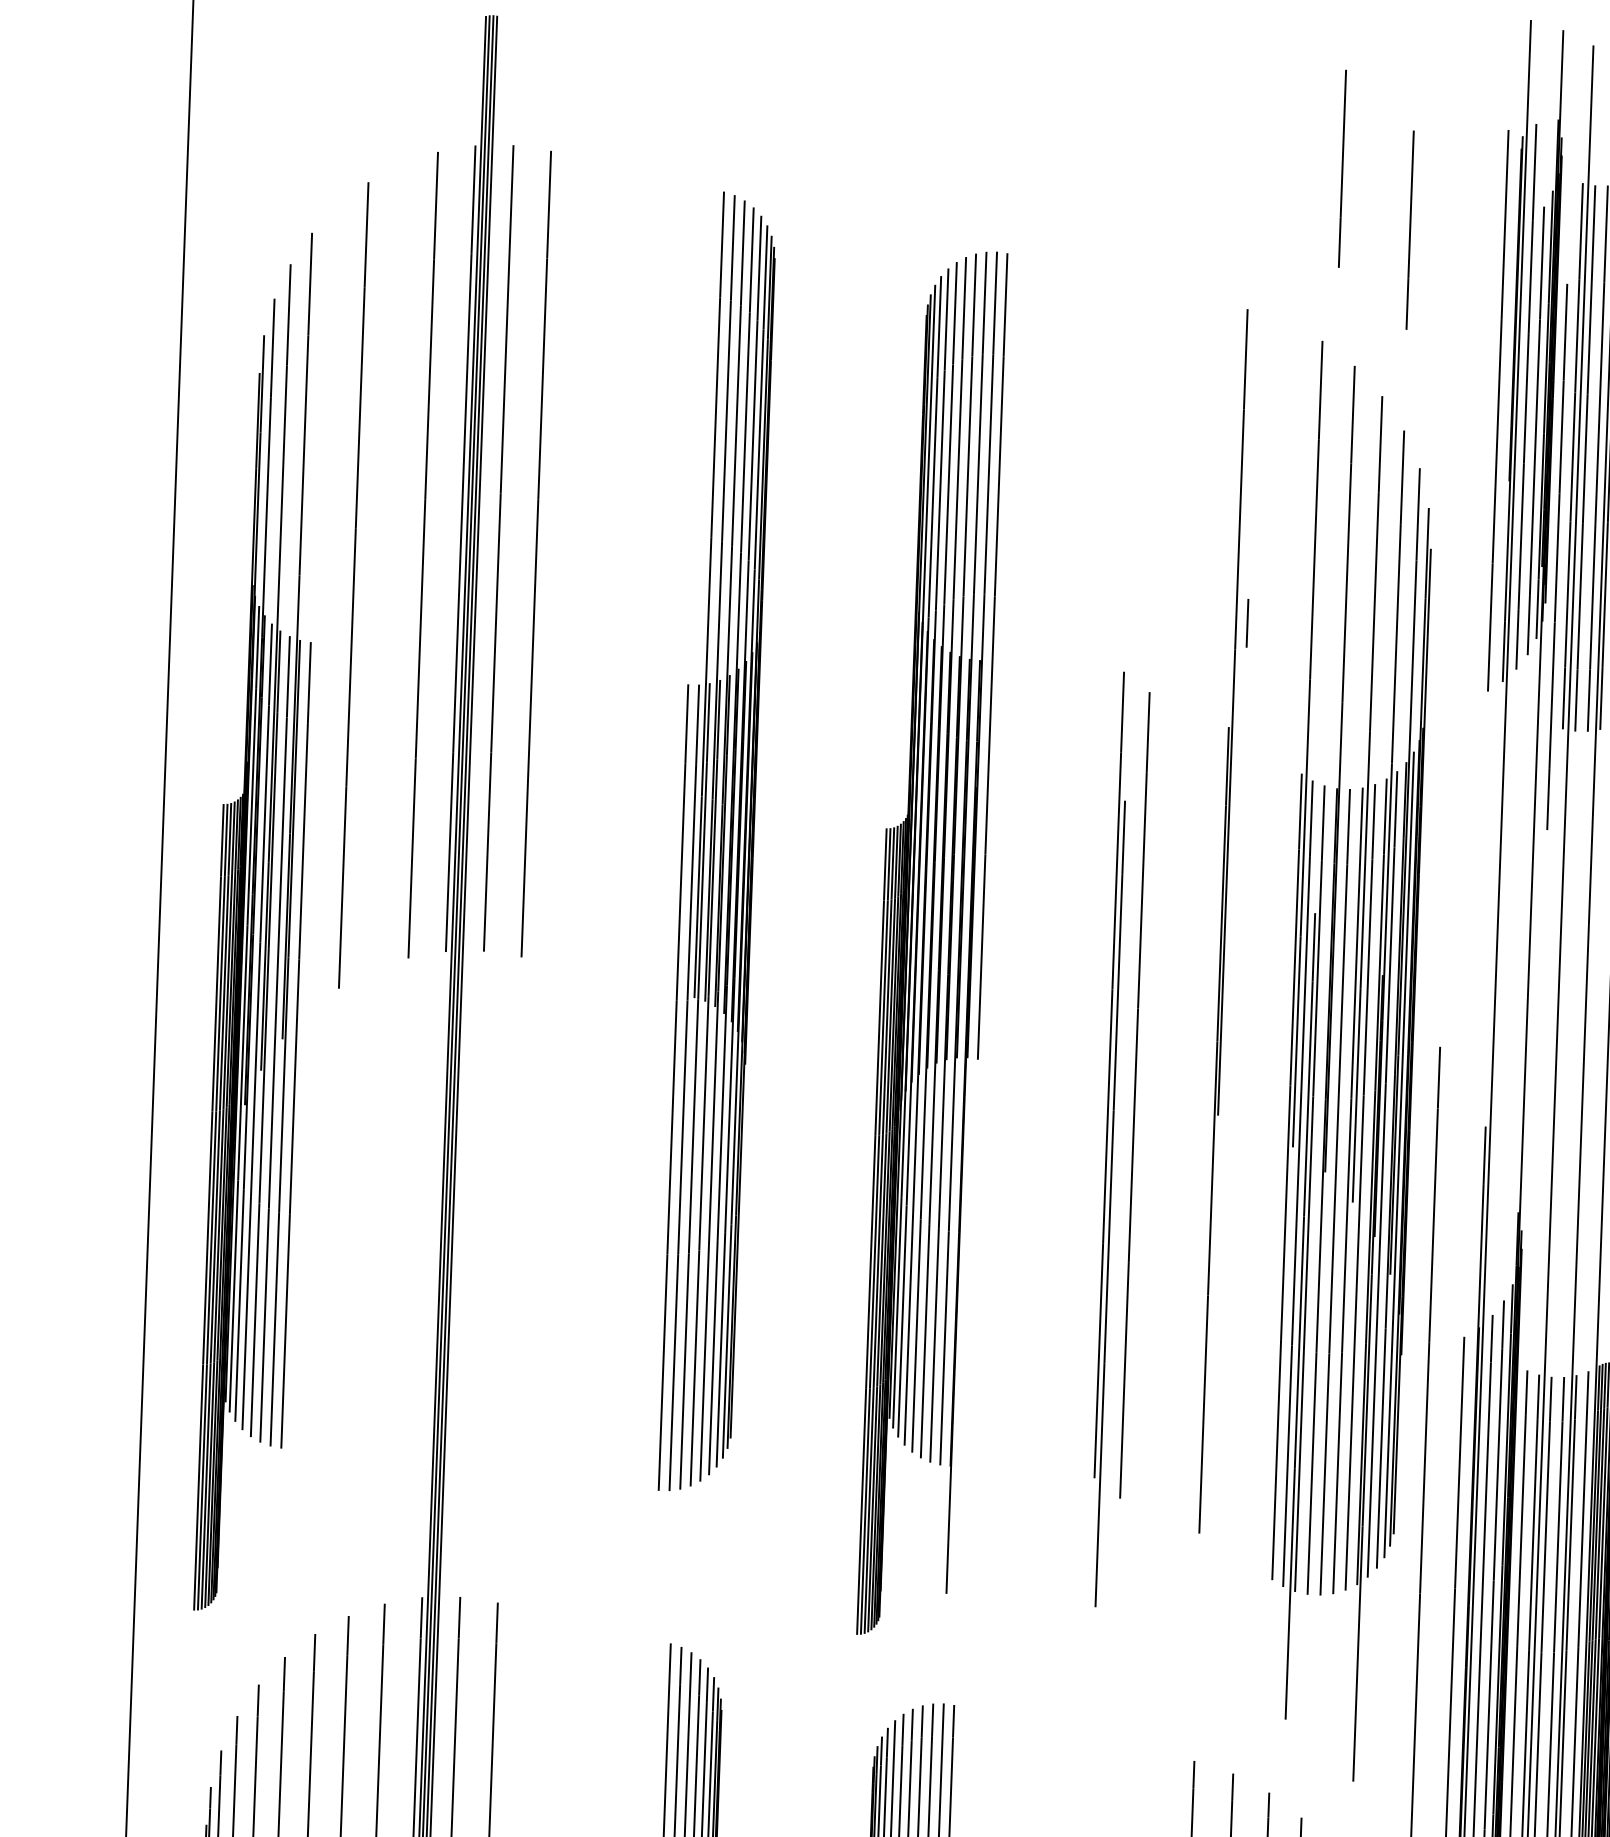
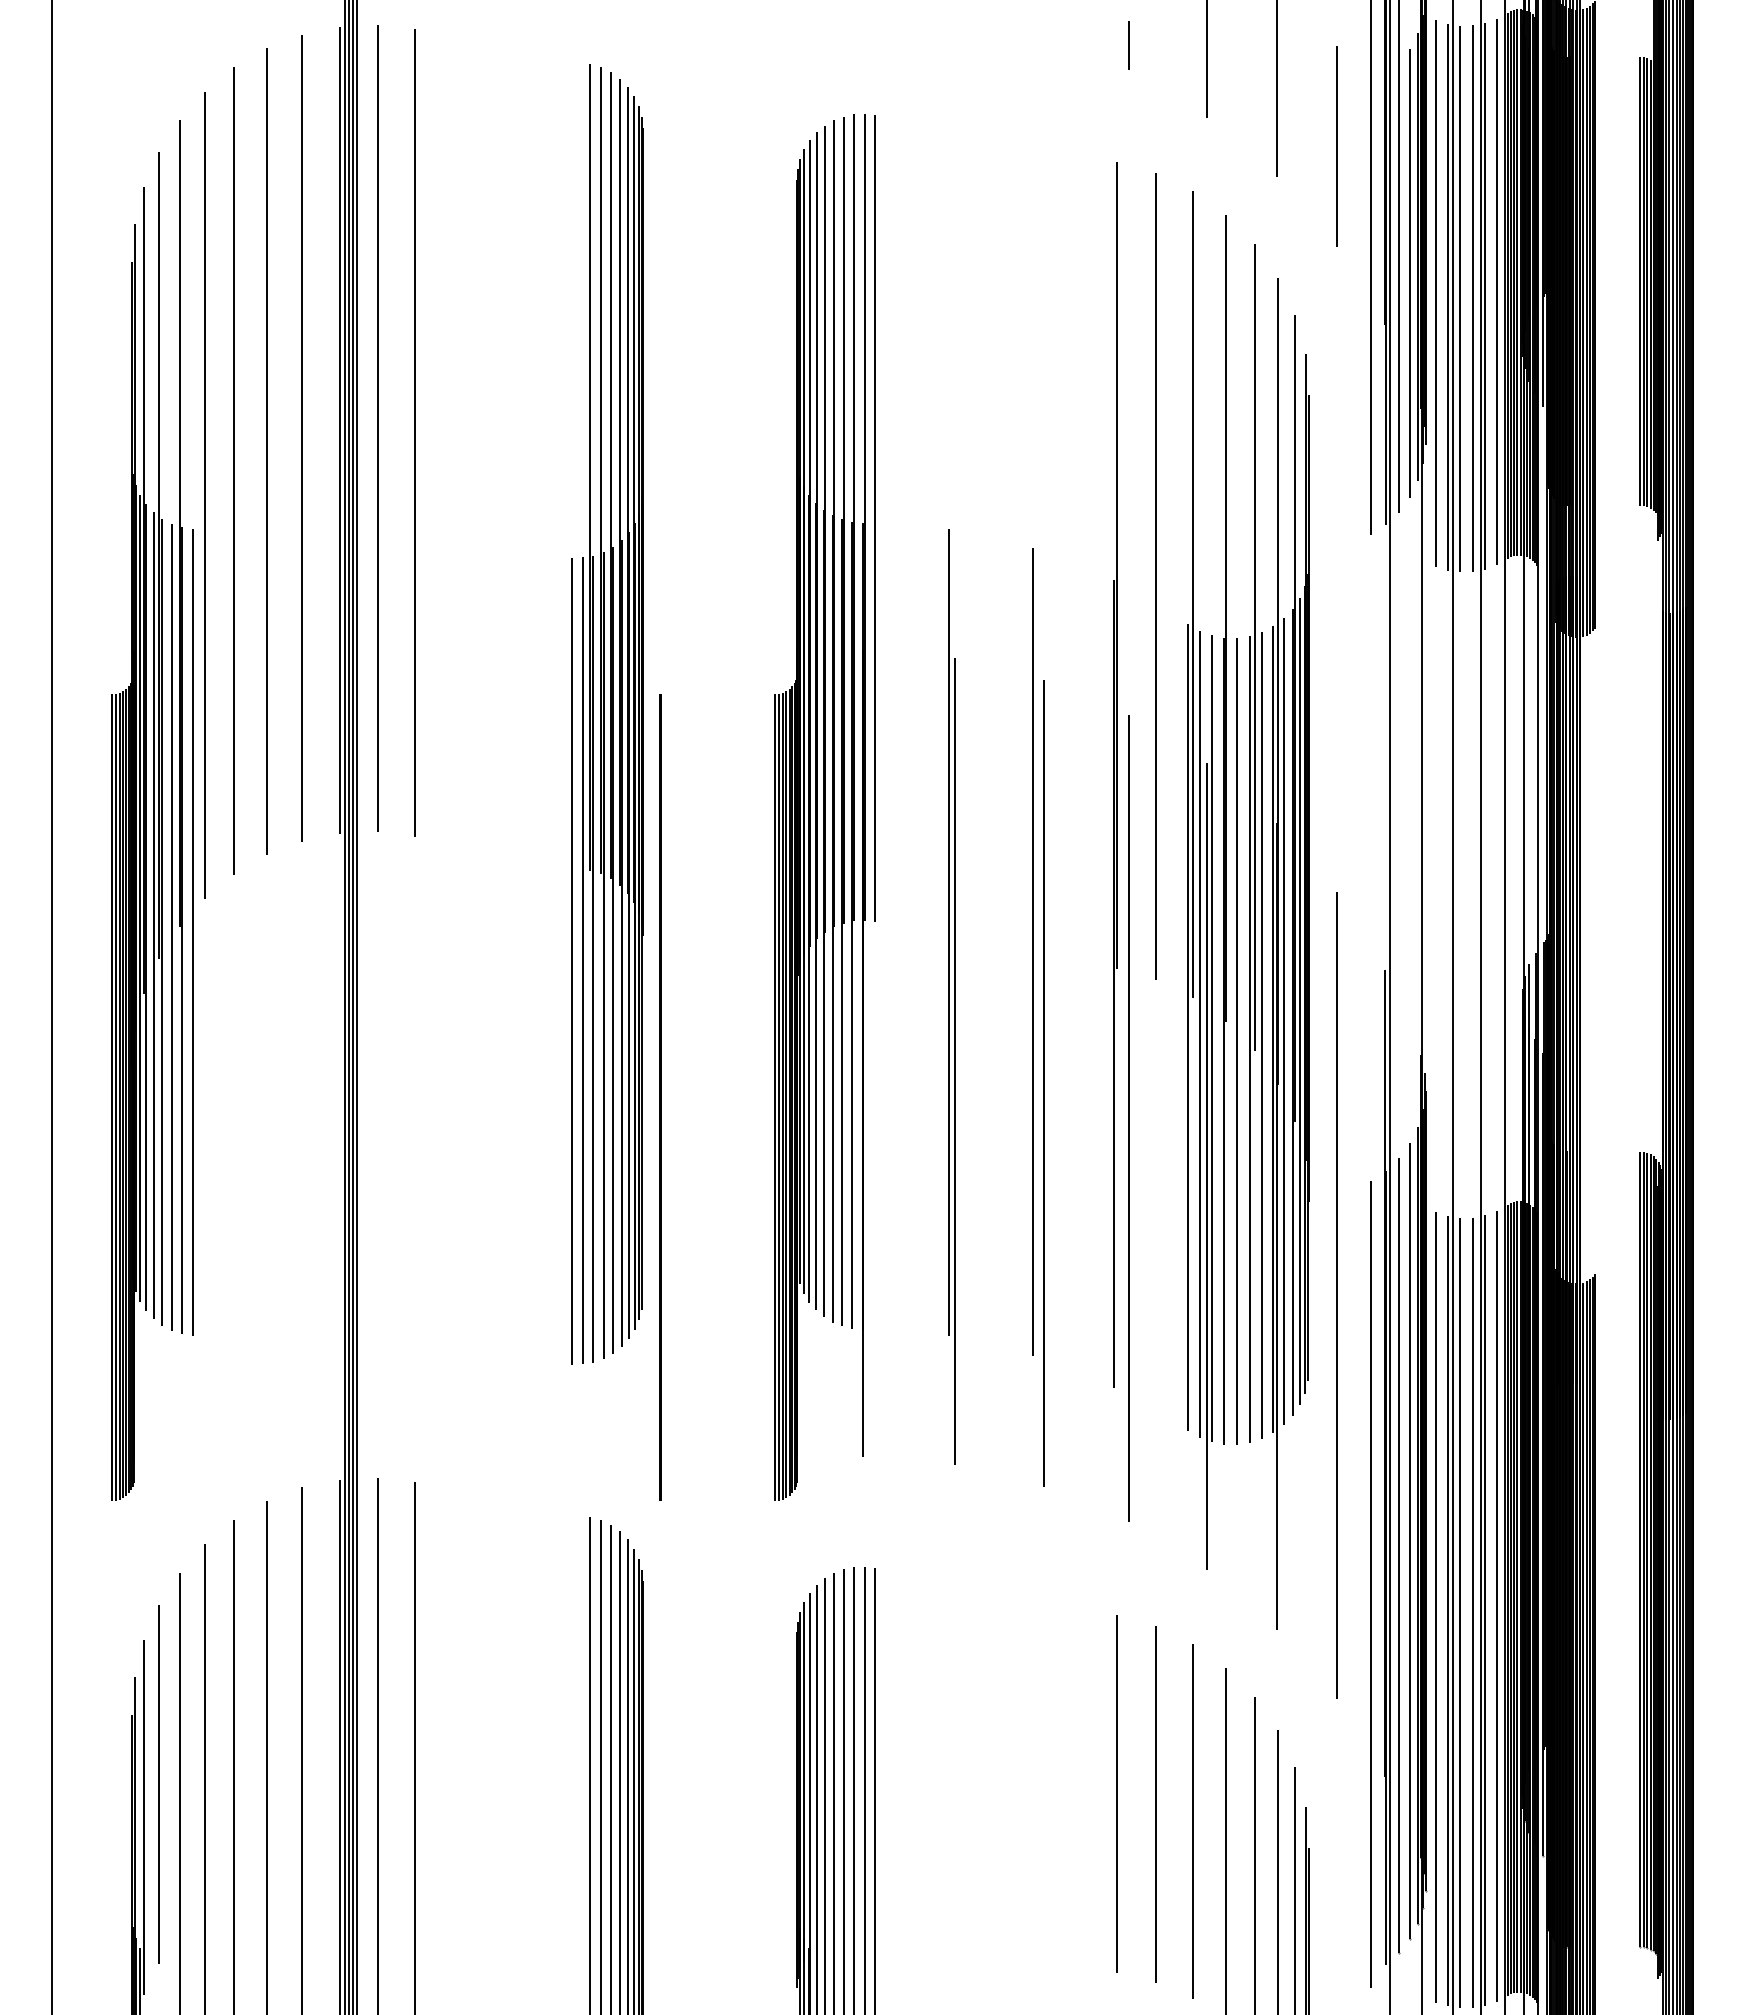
line: (1467, 301) -> (1336, 146), added
line: (1557, 557) -> (1435, 293), moved
line: (386, 567) -> (266, 451), added
line: (323, 608) -> (204, 495), added
line: (1247, 623) -> (1128, 45), moved
line: (1270, 724) -> (1155, 576), added
part: (1109, 1139) -> (951, 996), moved
line: (756, 1227) -> (660, 1097), added
line: (1140, 1227) -> (1043, 1083), added
line: (1223, 1265) -> (1128, 1118), added

